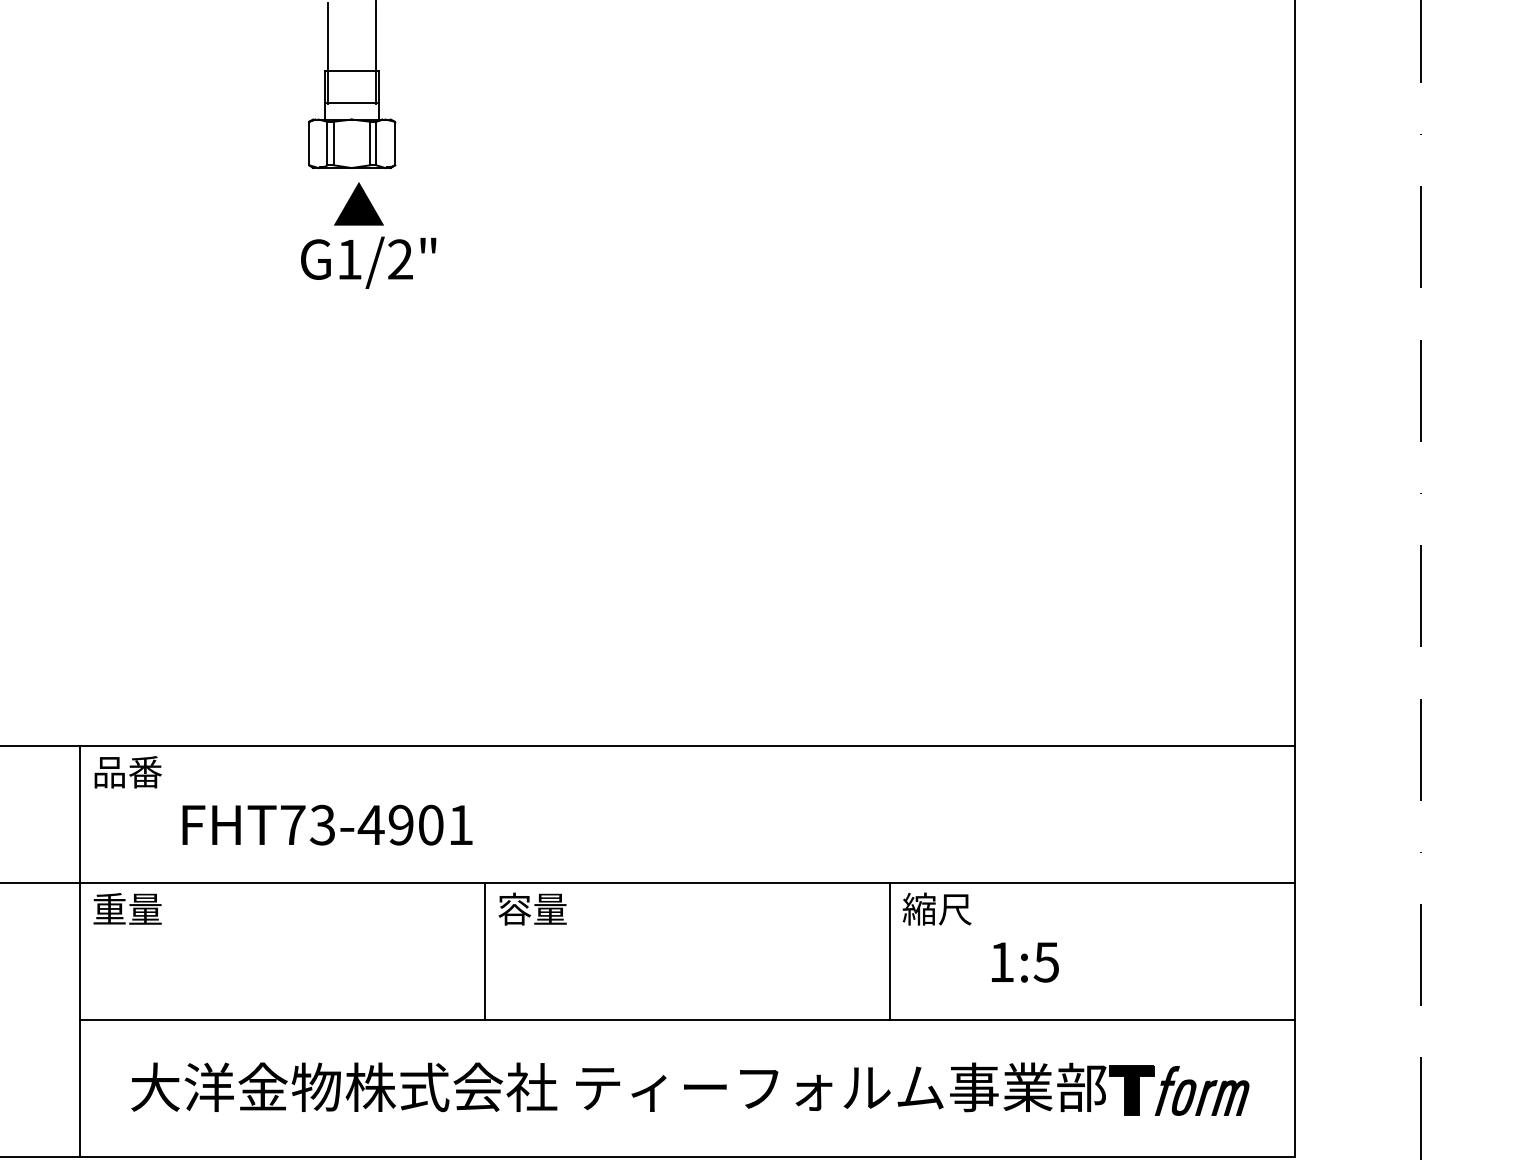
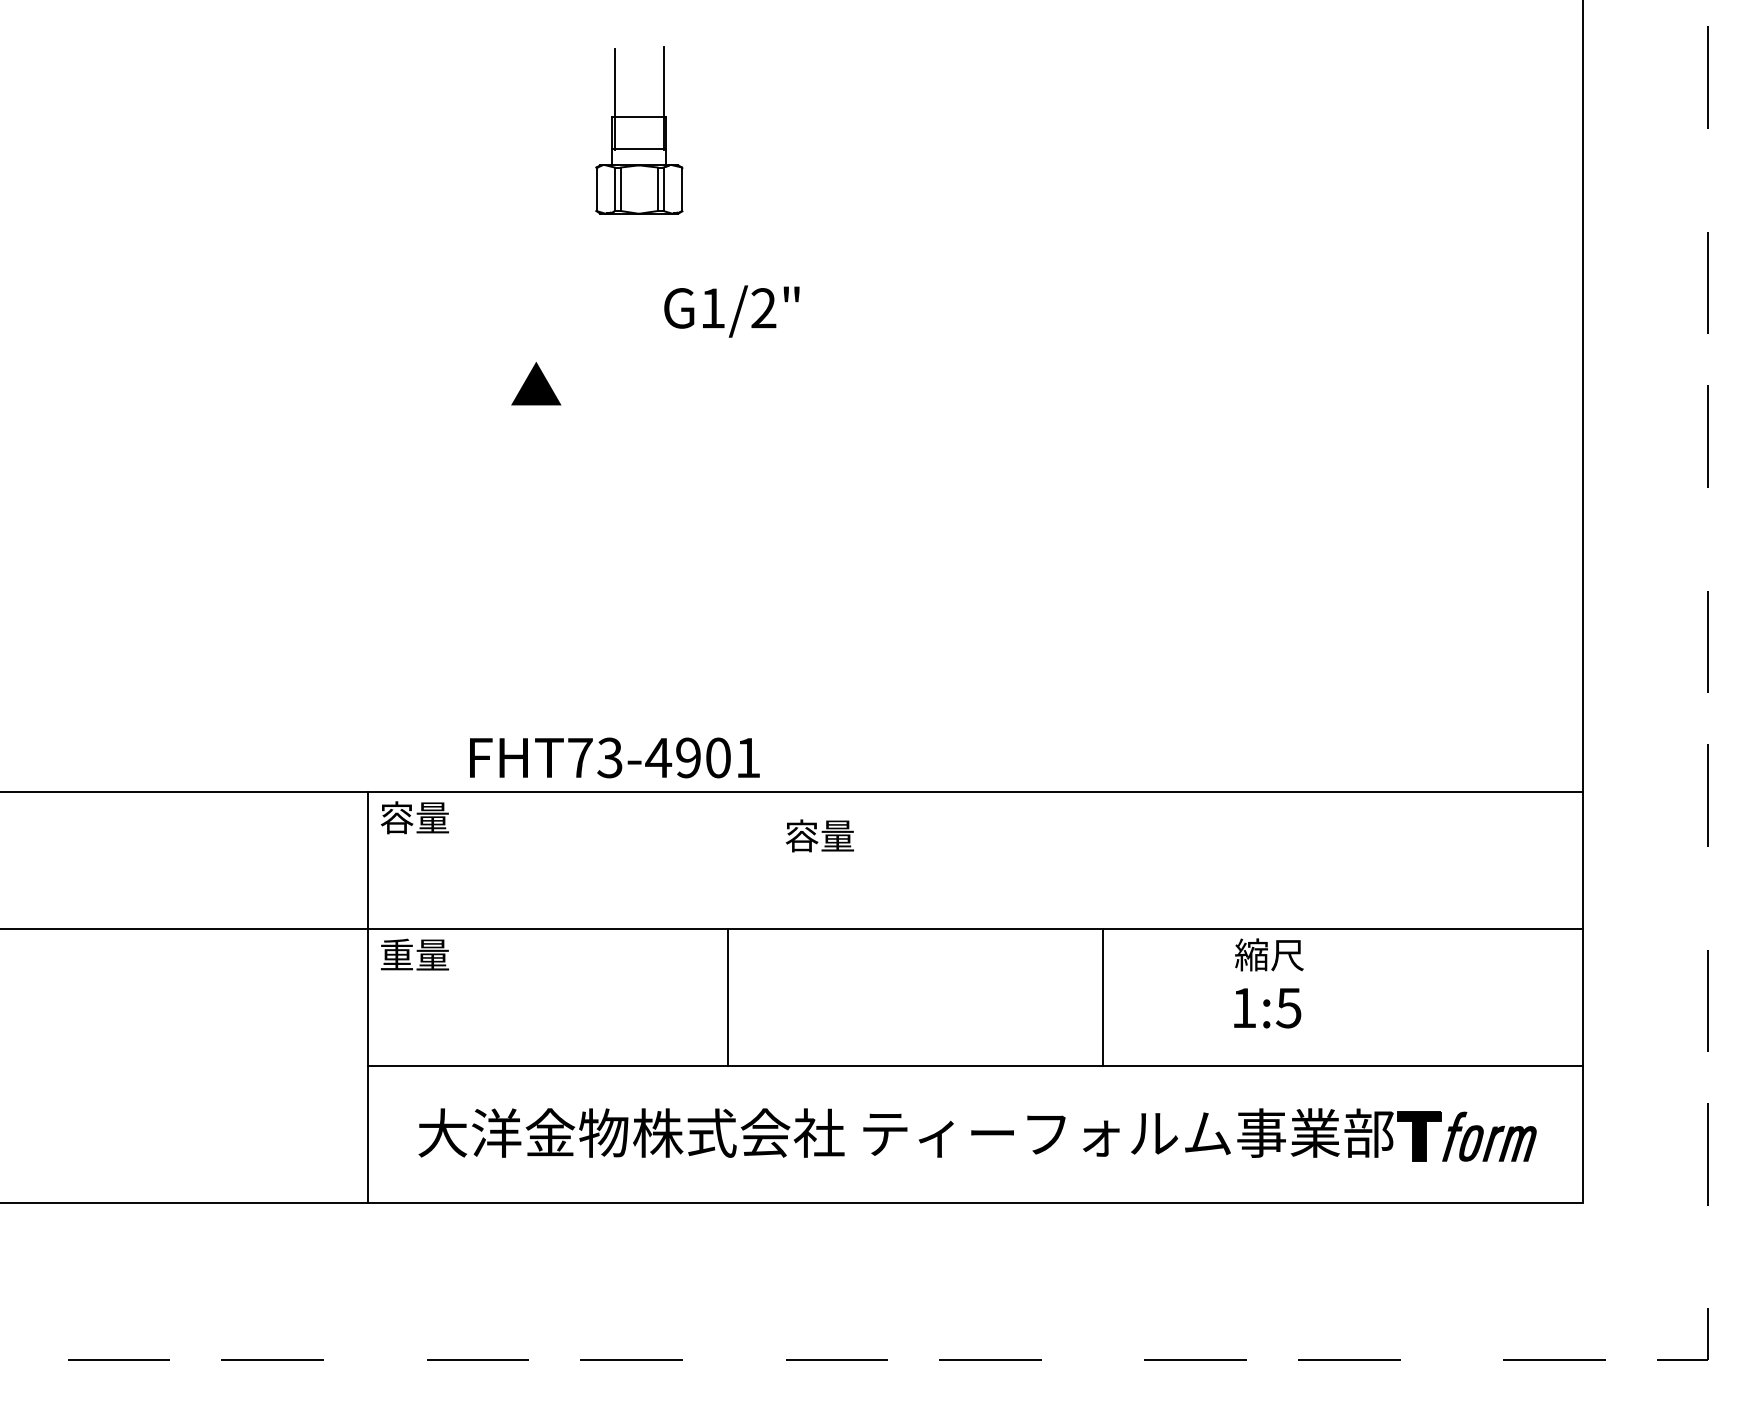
text: (359, 203) -> (536, 383), moved
text: (368, 262) -> (731, 311), moved
text: (127, 771) -> (414, 817), 品番 -> 容量
text: (327, 824) -> (614, 757), moved
text: (532, 908) -> (819, 835), moved
text: (937, 908) -> (1269, 954), moved
line: (485, 950) -> (727, 996), moved
line: (890, 950) -> (1102, 996), moved
text: (1025, 962) -> (1267, 1008), moved

